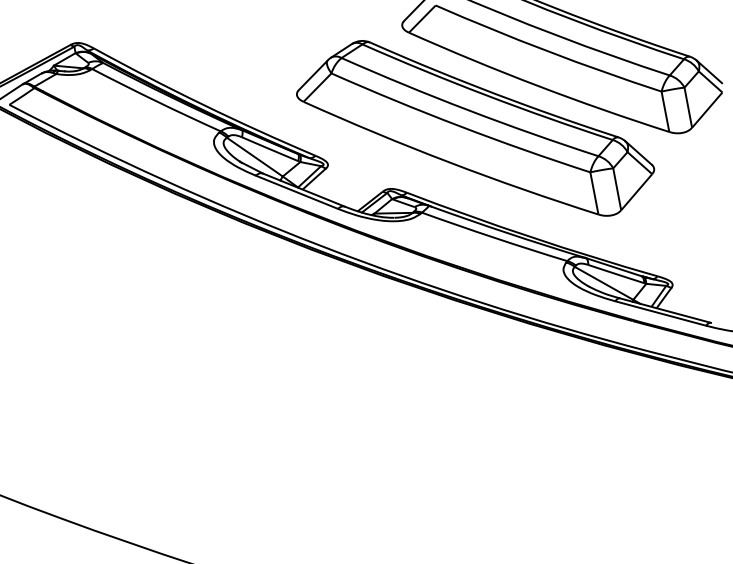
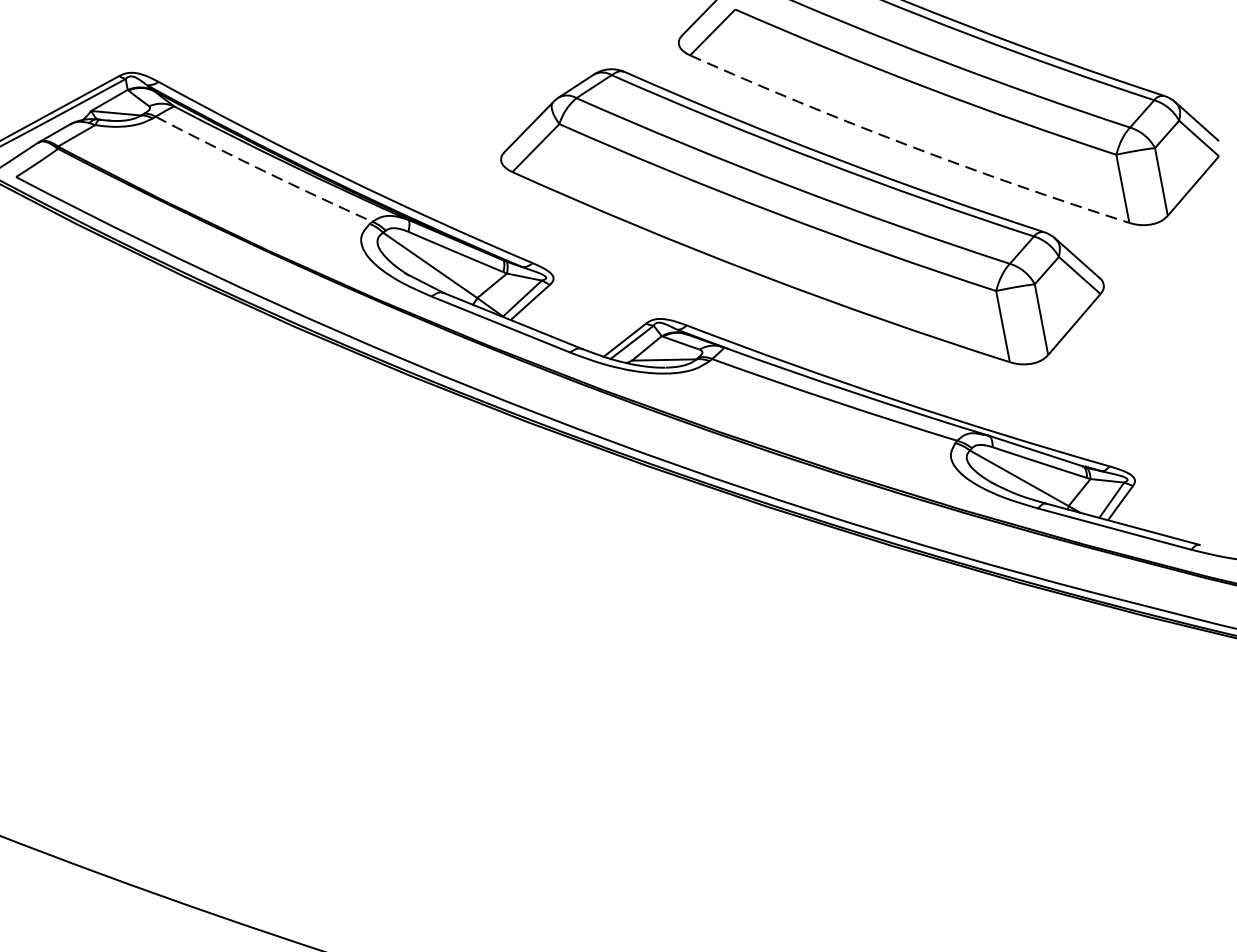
arc: (537, 85) -> (906, 144), solid -> dashed
arc: (156, 101) -> (264, 171), solid -> dashed

